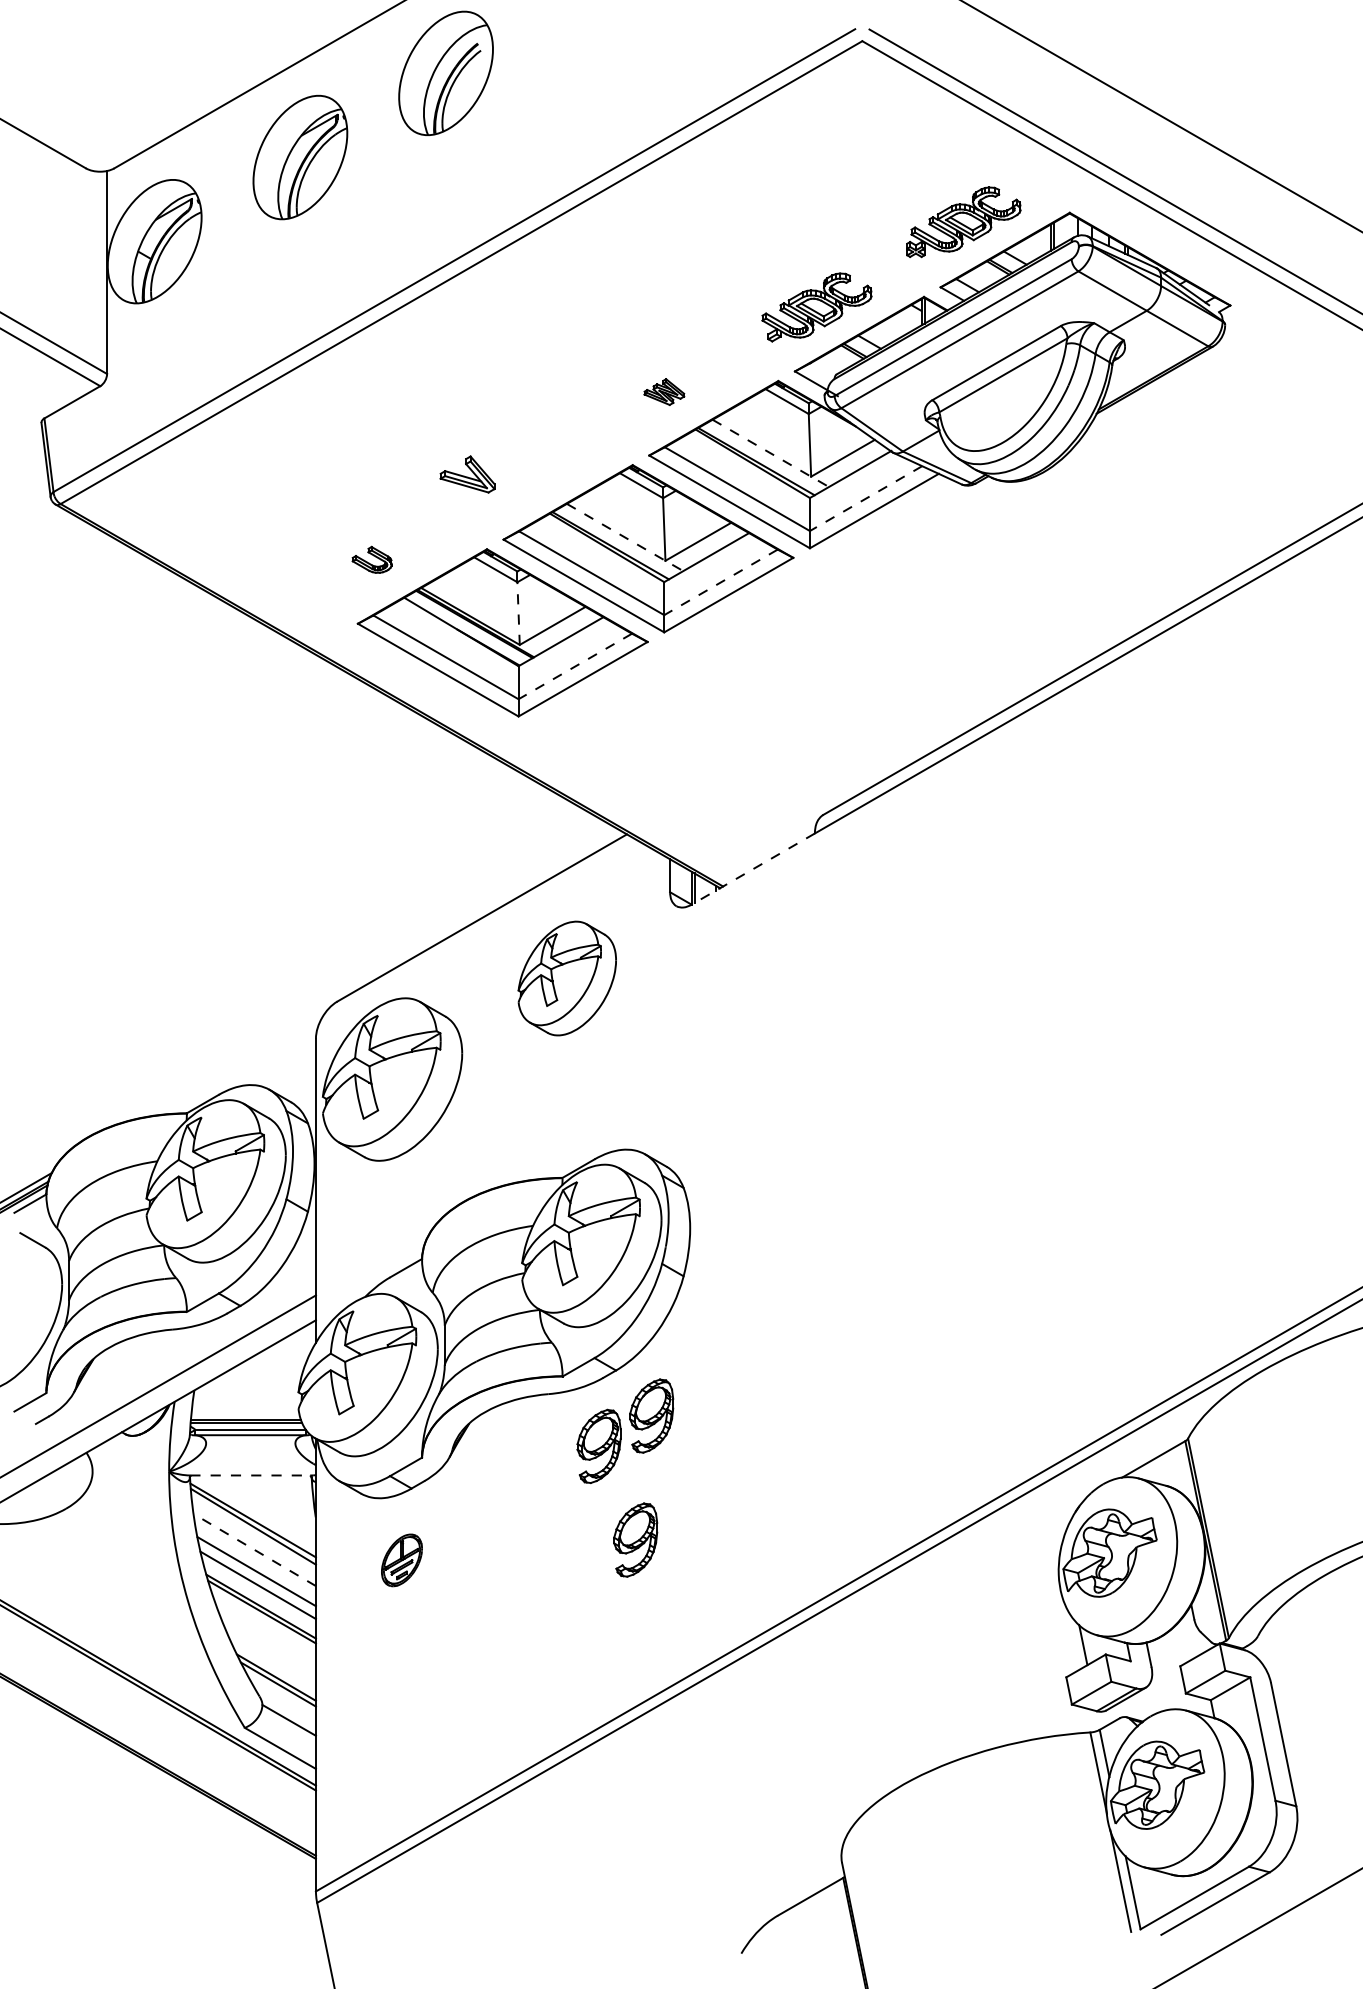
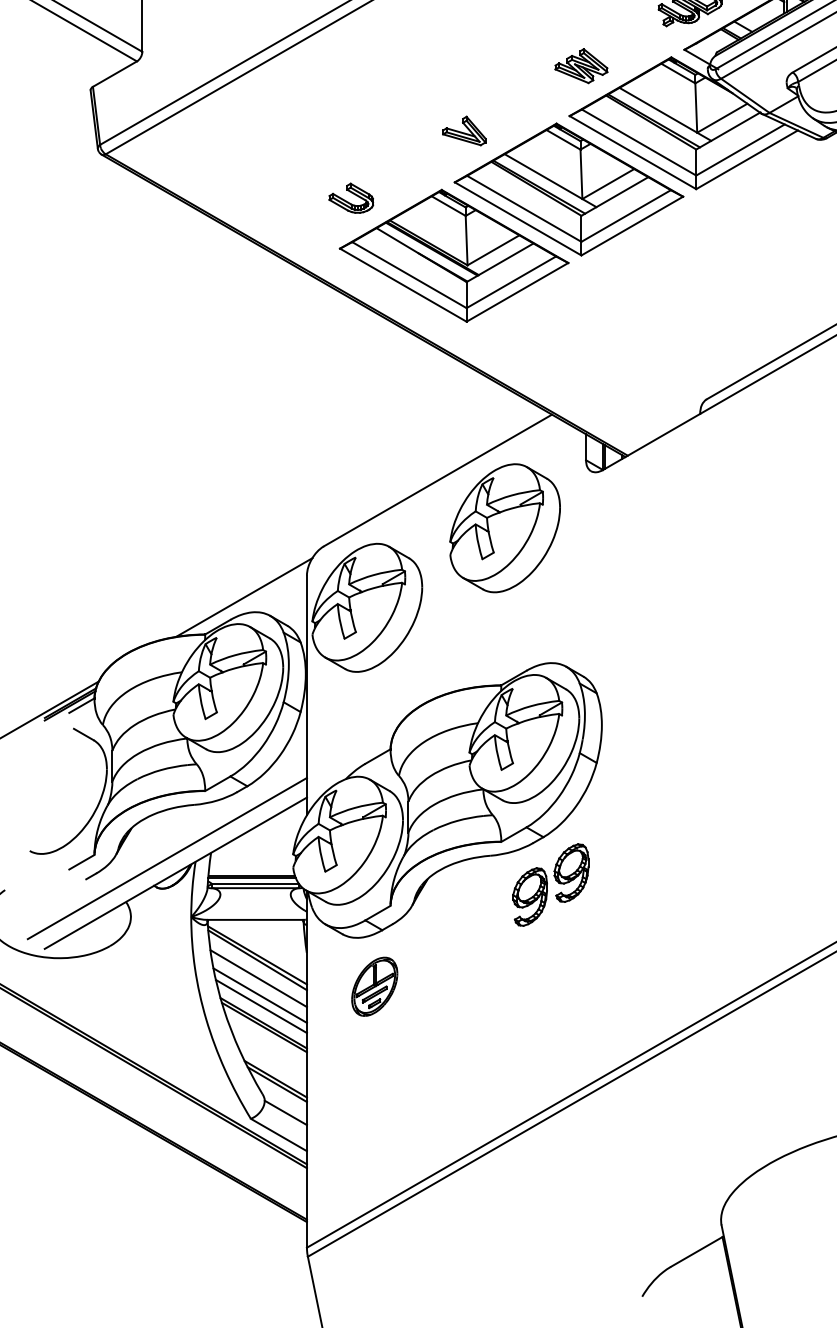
part: (664, 391) -> (581, 65), size x1.67
line: (771, 453) -> (665, 114), dashed -> solid
part: (467, 474) -> (464, 131), moved
line: (866, 498) -> (740, 149), dashed -> solid
line: (625, 537) -> (550, 180), dashed -> solid
part: (371, 559) -> (350, 198), size x1.43
line: (720, 582) -> (625, 216), dashed -> solid
line: (518, 613) -> (466, 240), dashed -> solid
line: (575, 666) -> (511, 282), dashed -> solid
line: (752, 869) -> (650, 442), dashed -> solid
part: (566, 978) -> (504, 528), size x1.43
line: (236, 1066) -> (244, 597), added
line: (250, 1475) -> (255, 919), dashed -> solid
part: (635, 1539) -> (558, 970), removed
line: (254, 1550) -> (258, 979), dashed -> solid
part: (401, 1560) -> (374, 986), size x1.43

